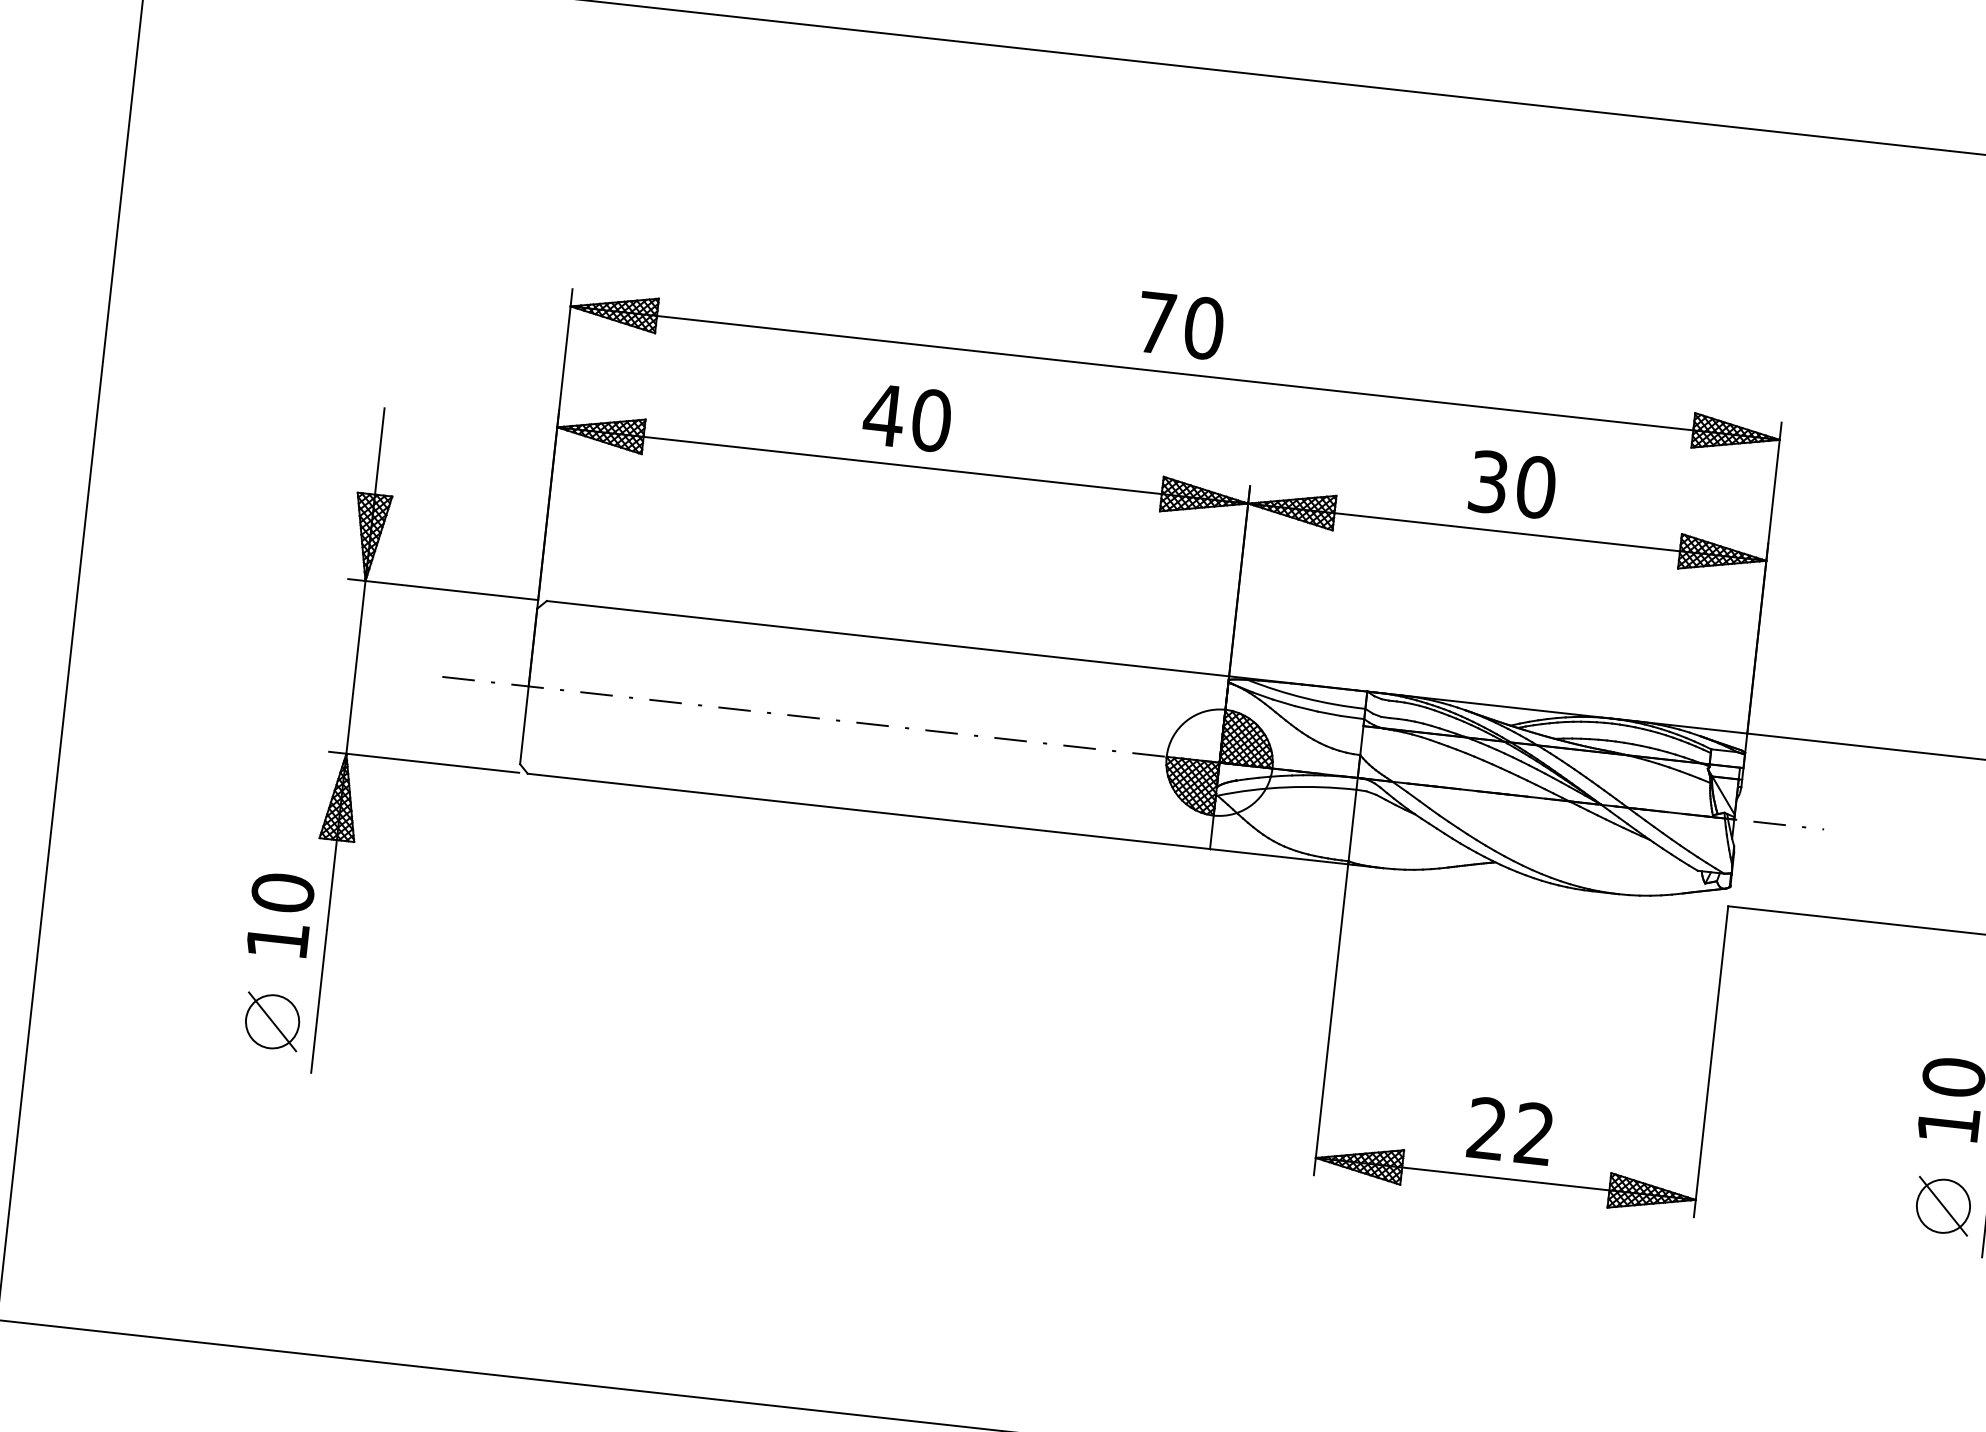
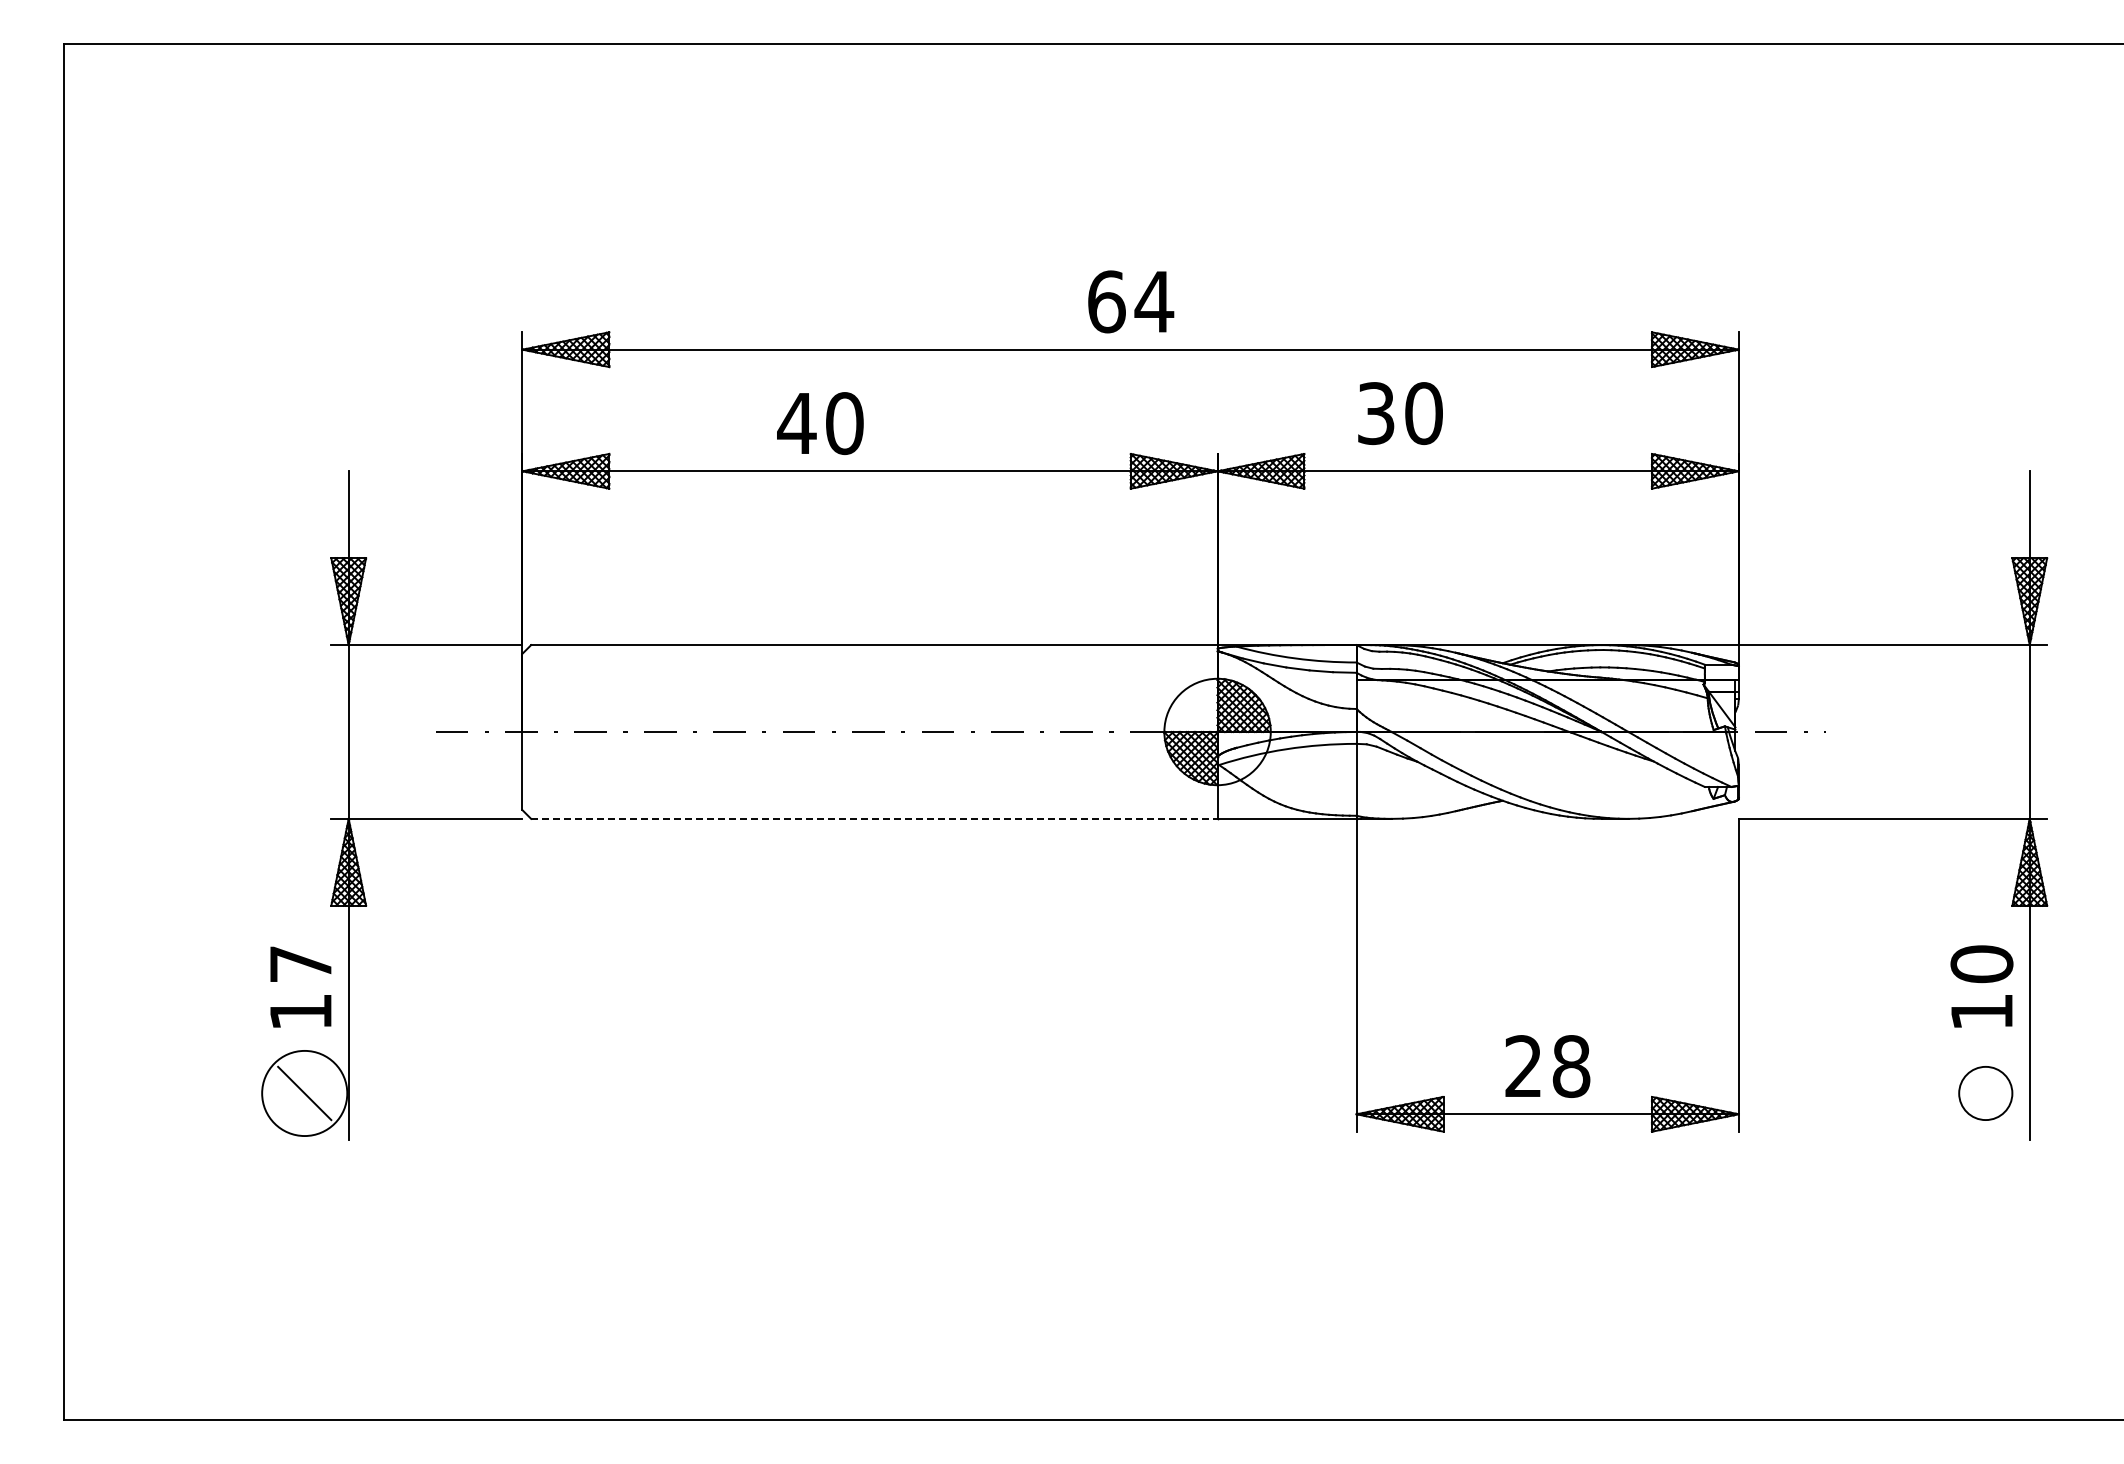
text: (1181, 325) -> (1131, 301), 70 -> 64
text: (907, 417) -> (820, 423), moved
text: (1512, 484) -> (1400, 413), moved
line: (869, 811) -> (874, 818), solid -> dashed
text: (282, 893) -> (300, 964), 10 -> 17
circle: (272, 1021) -> (304, 1093), size x1.6
text: (1534, 1134) -> (1571, 1066), 22 -> 28
line: (1943, 1206) -> (1985, 1093), removed

